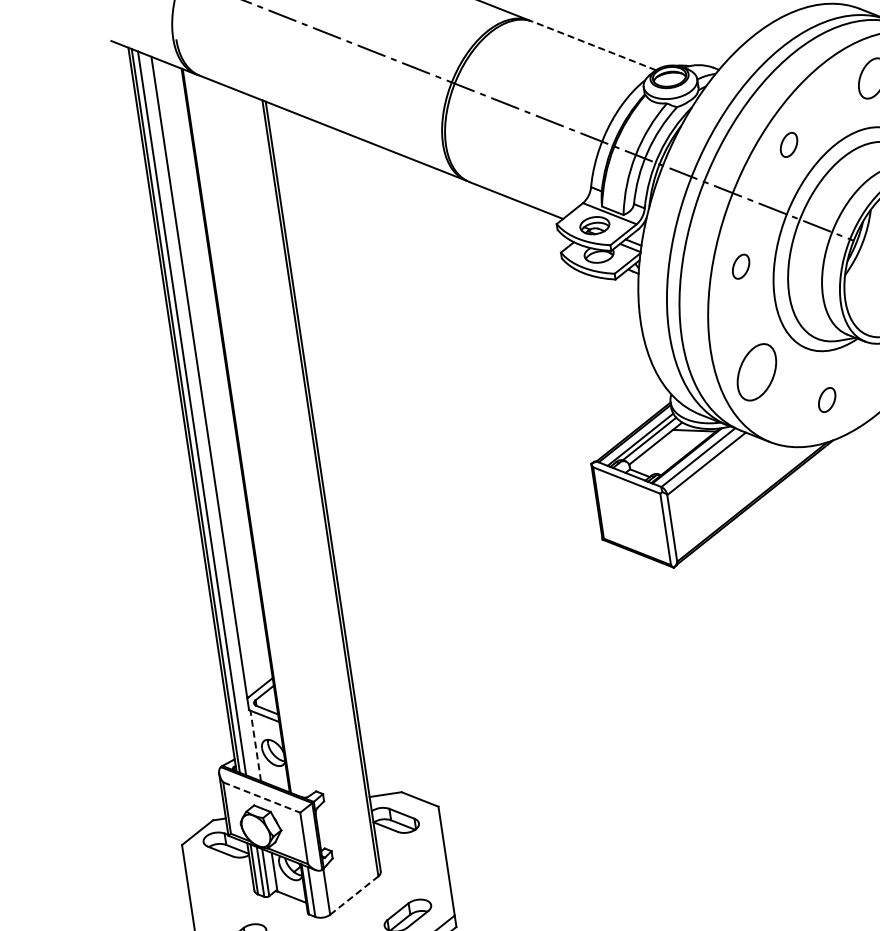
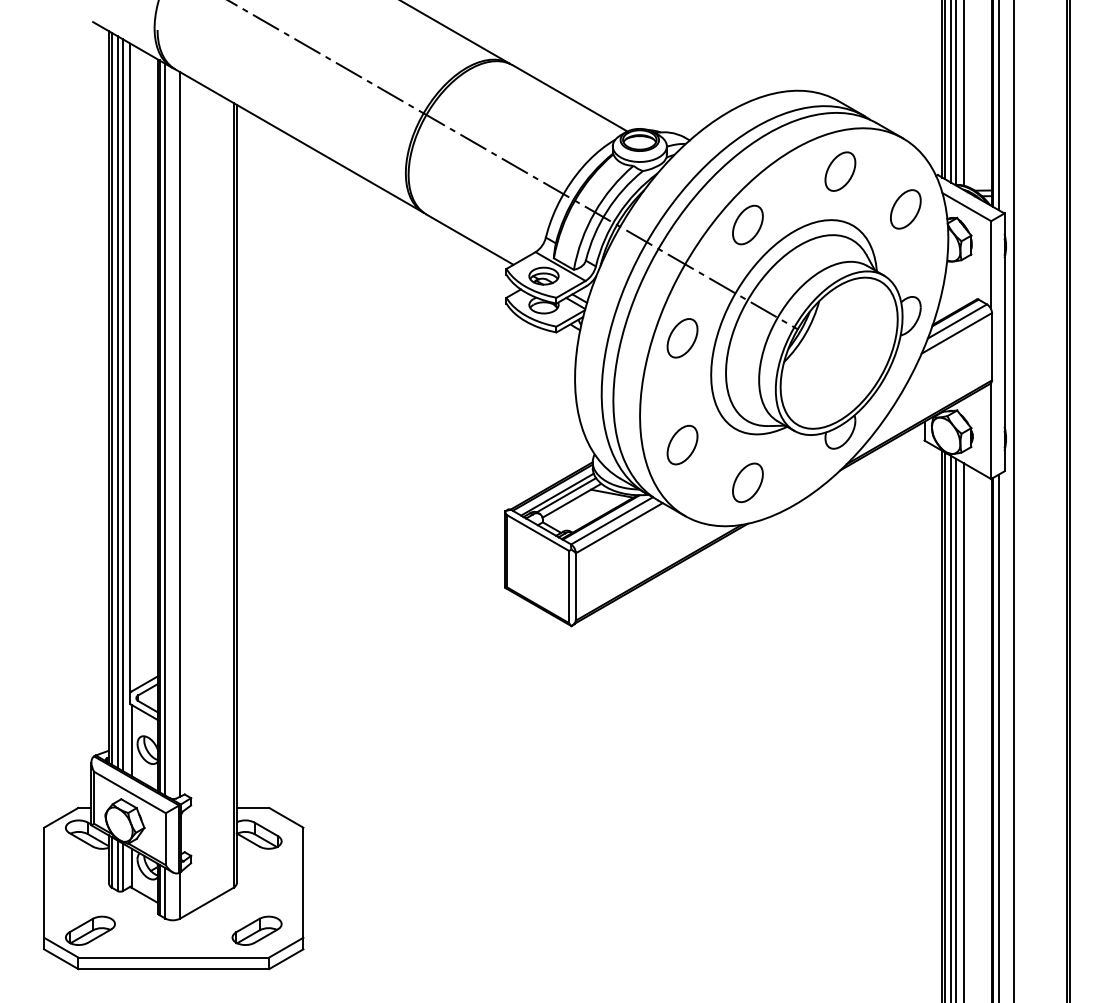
line: (593, 46) -> (569, 98), dashed -> solid
part: (788, 144) -> (747, 224), size x1.67
part: (741, 266) -> (682, 338), size x1.67
part: (756, 371) -> (682, 444), size x0.71
part: (826, 399) -> (747, 482), size x1.67
line: (197, 415) -> (122, 405), added
line: (243, 433) -> (165, 429), added
line: (258, 436) -> (180, 434), added
line: (255, 745) -> (131, 740), dashed -> solid
line: (262, 797) -> (130, 792), dashed -> solid
line: (354, 895) -> (207, 903), dashed -> solid

